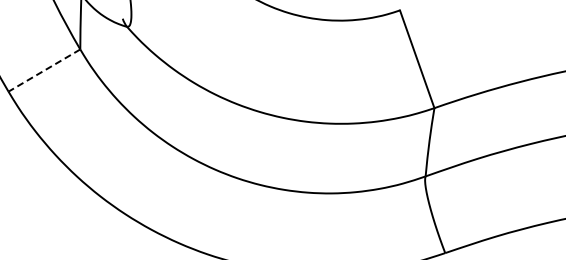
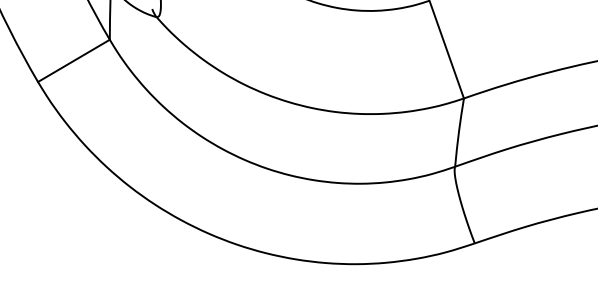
line: (43, 70) -> (73, 60), dashed -> solid

